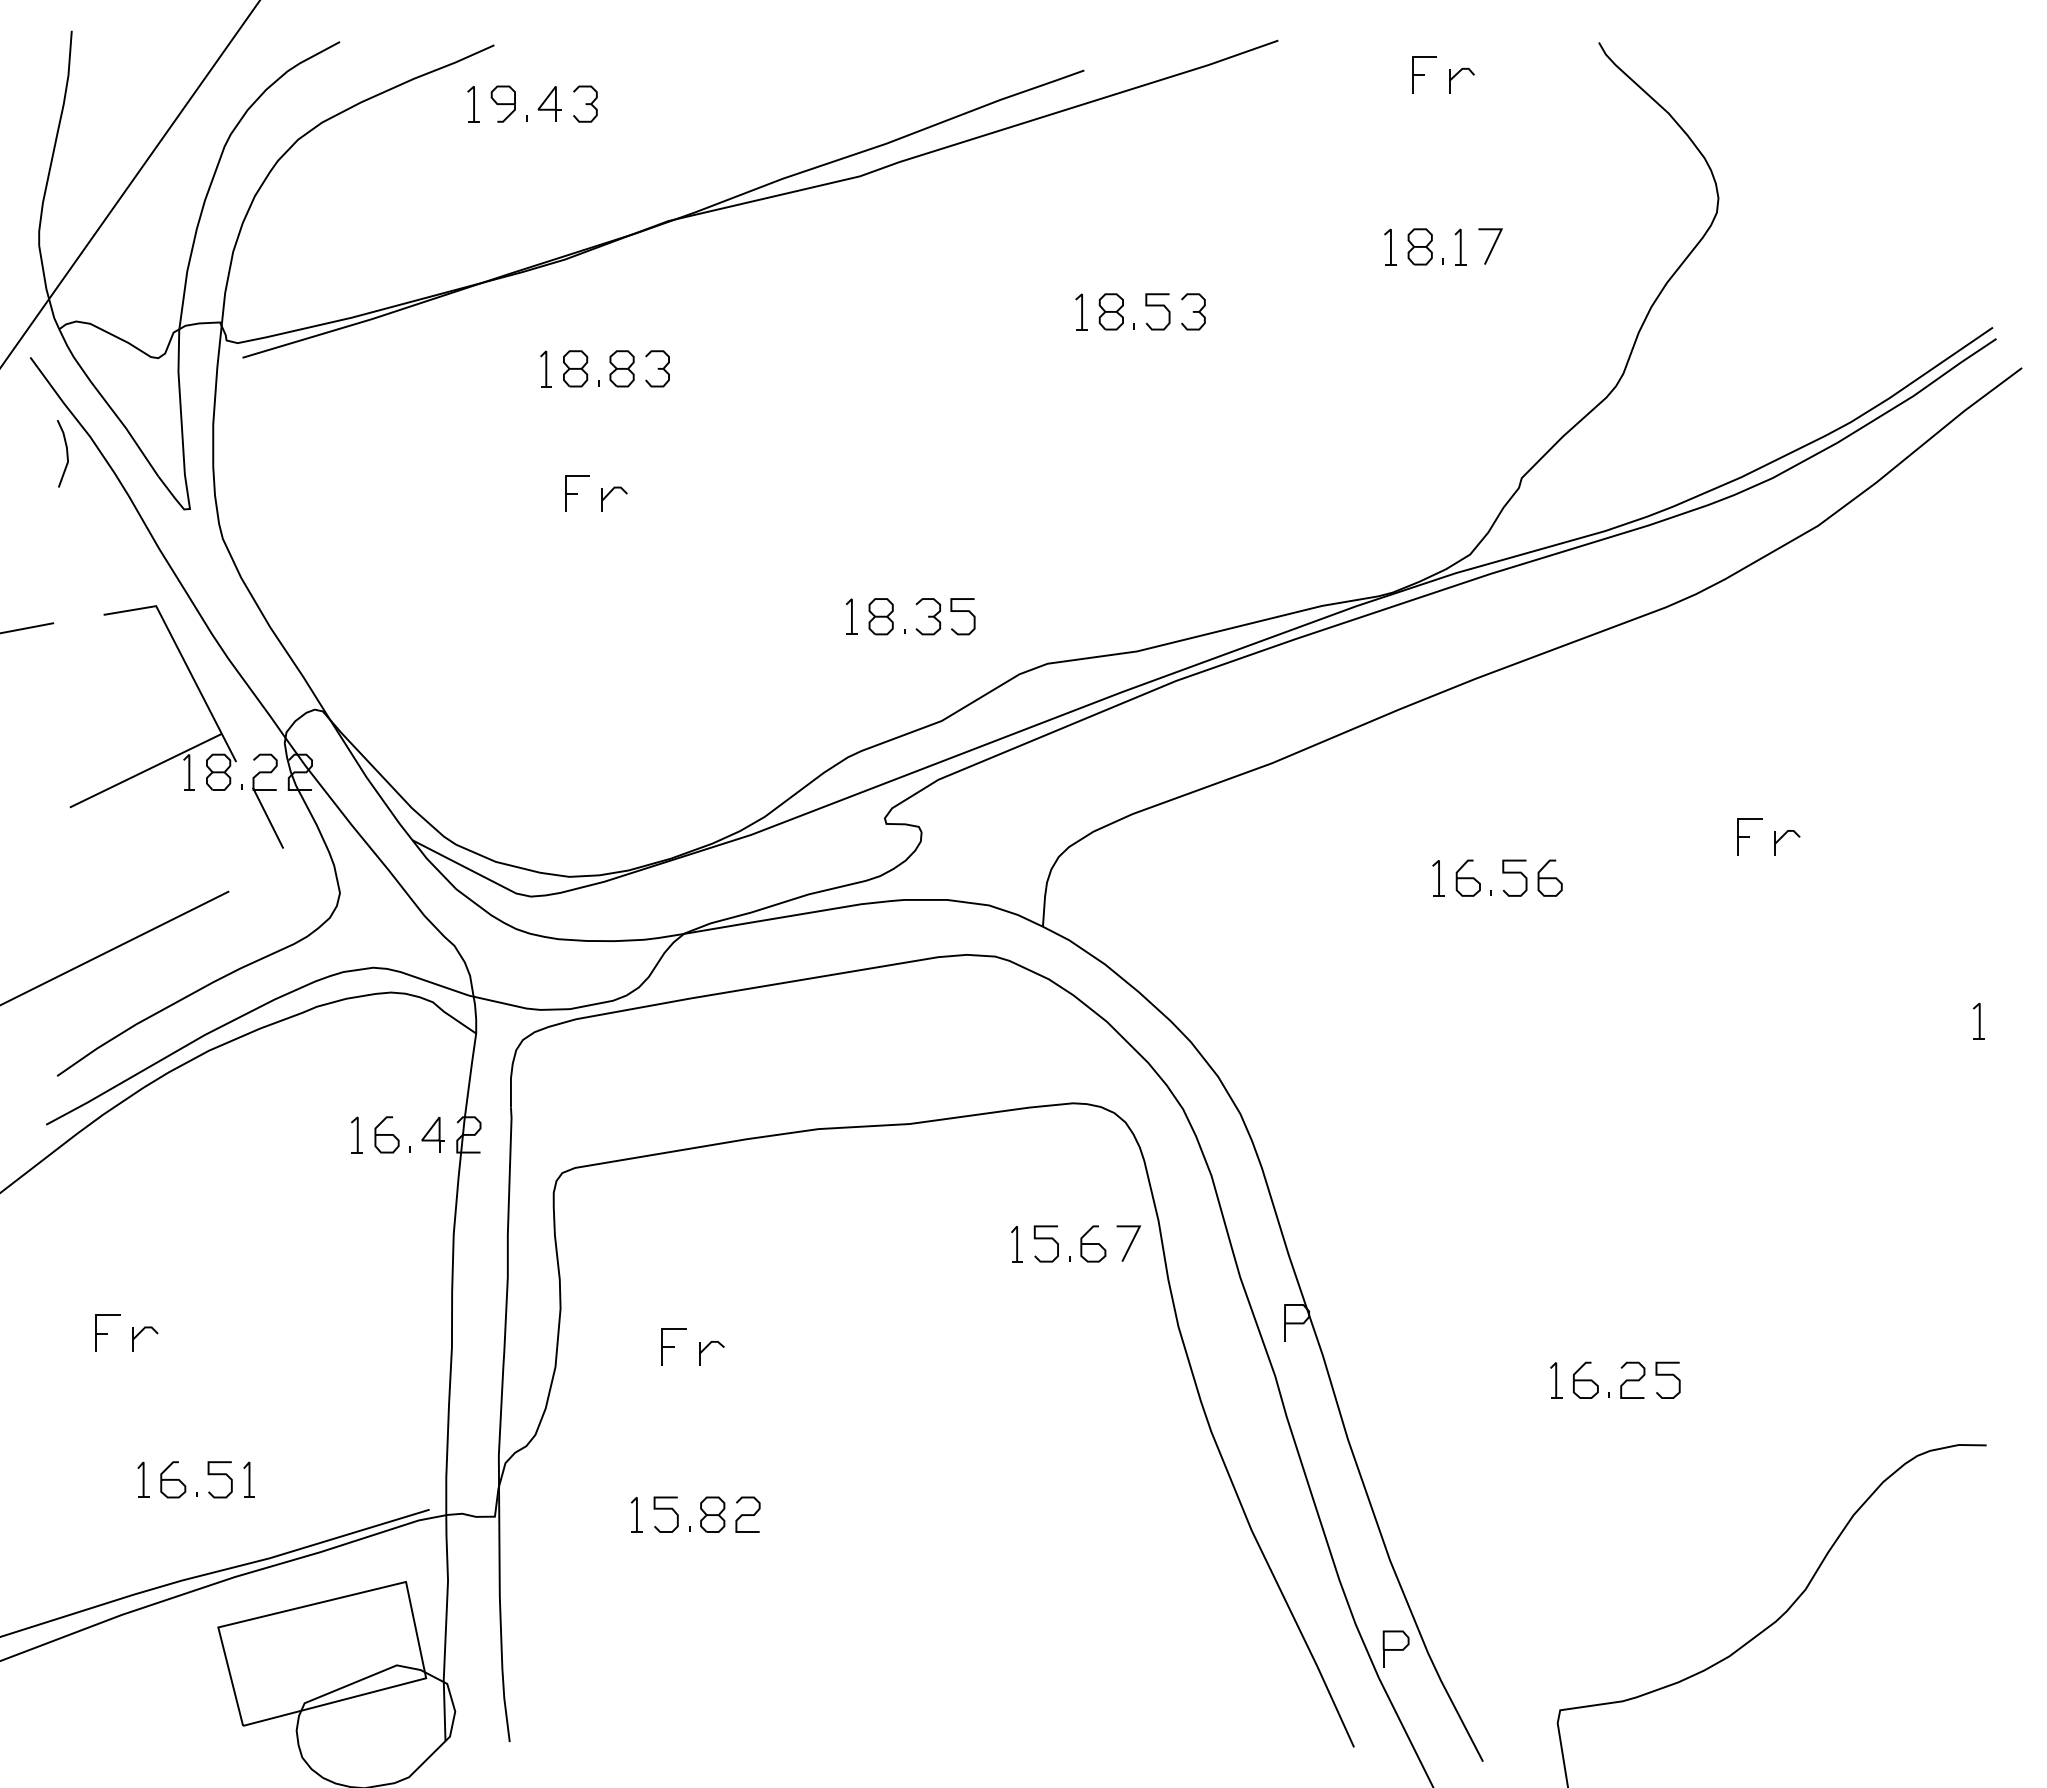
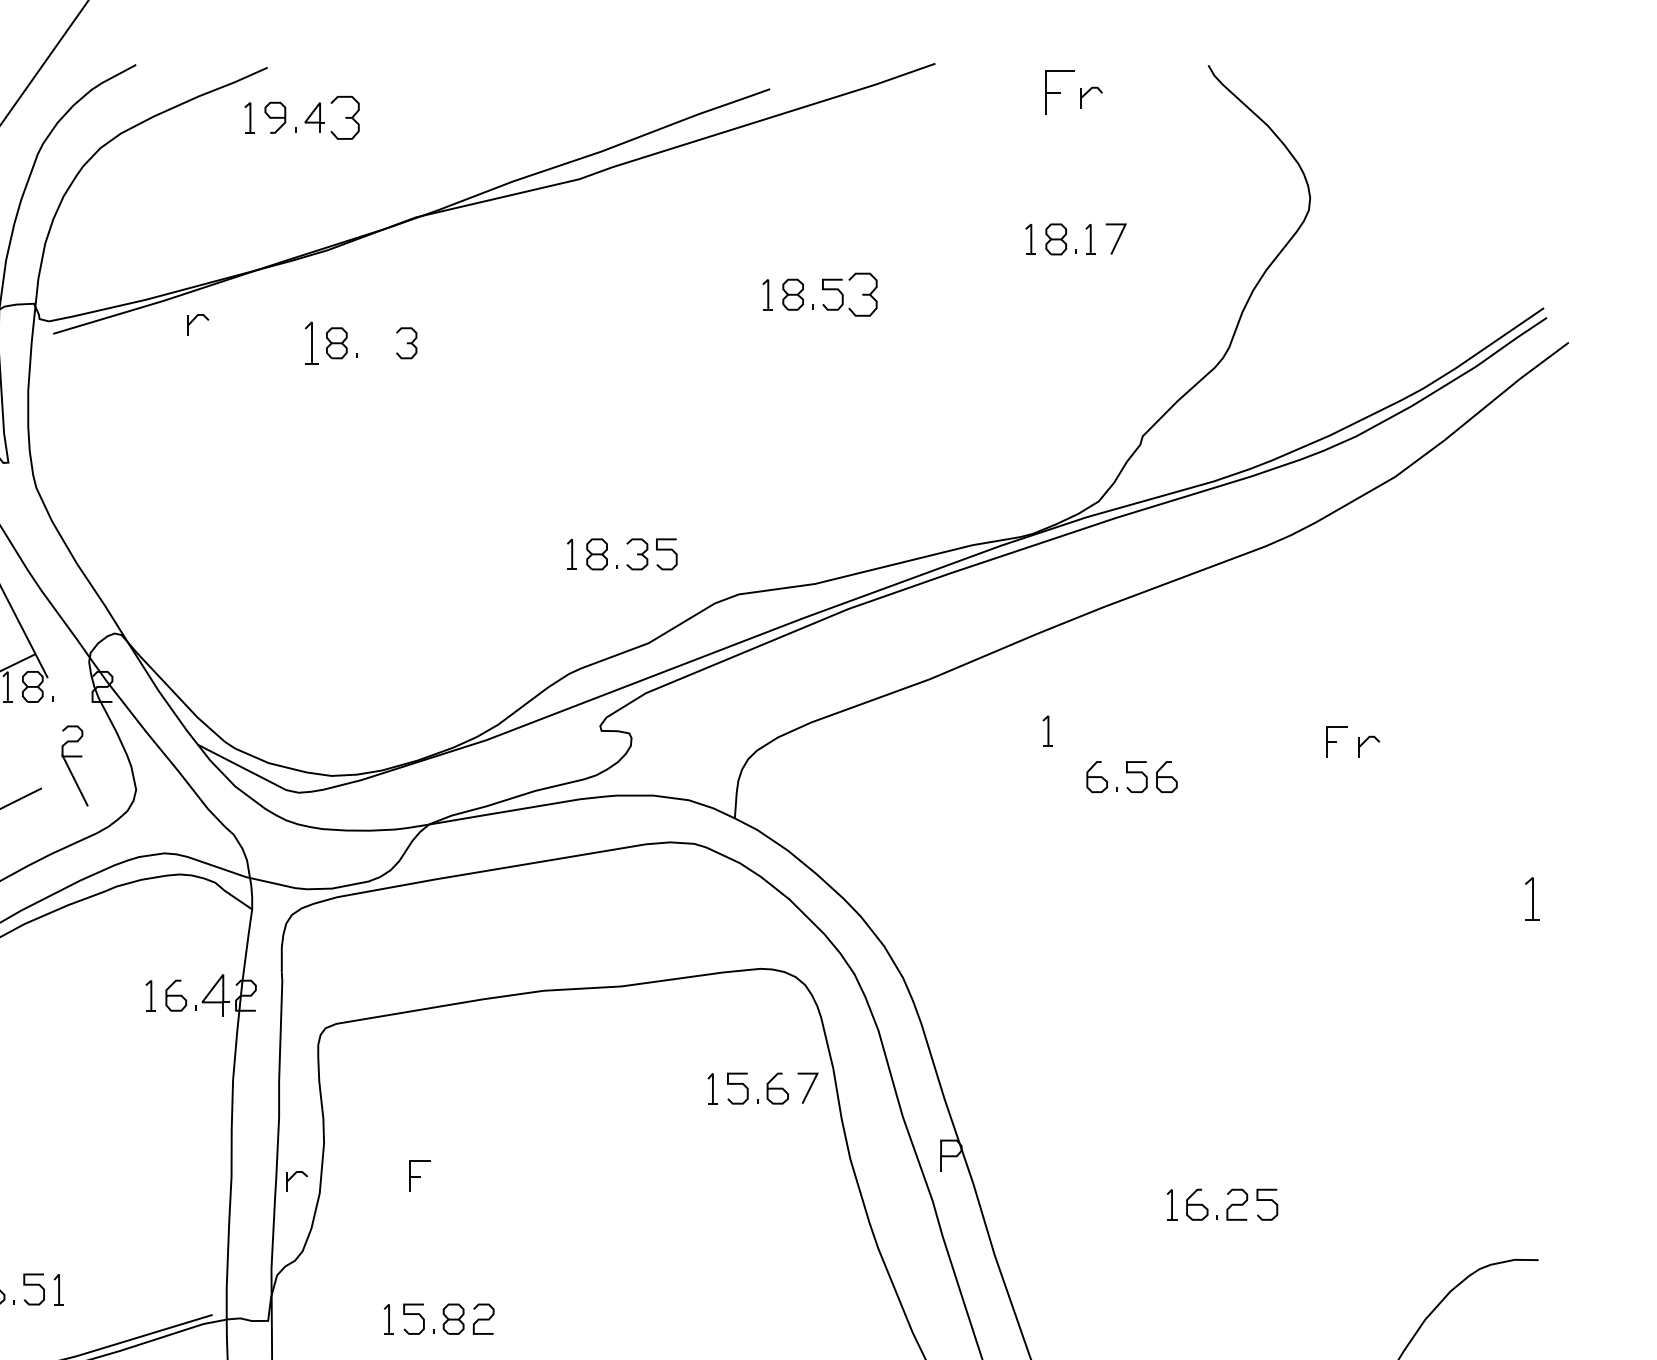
part: (1424, 74) -> (1059, 92), size x1.4
part: (585, 103) -> (345, 117), size x1.4
part: (1193, 311) -> (863, 294), size x1.4
part: (545, 368) -> (311, 342), size x1.4
part: (621, 368) -> (375, 342), removed
part: (577, 493) -> (338, 449), removed
part: (610, 493) -> (194, 319), moved
part: (261, 802) -> (69, 767), moved
part: (1438, 878) -> (1047, 731), moved
part: (1978, 1020) -> (1531, 898), size x1.4
part: (432, 1134) -> (214, 995), size x1.4
part: (706, 1348) -> (292, 1177), moved

